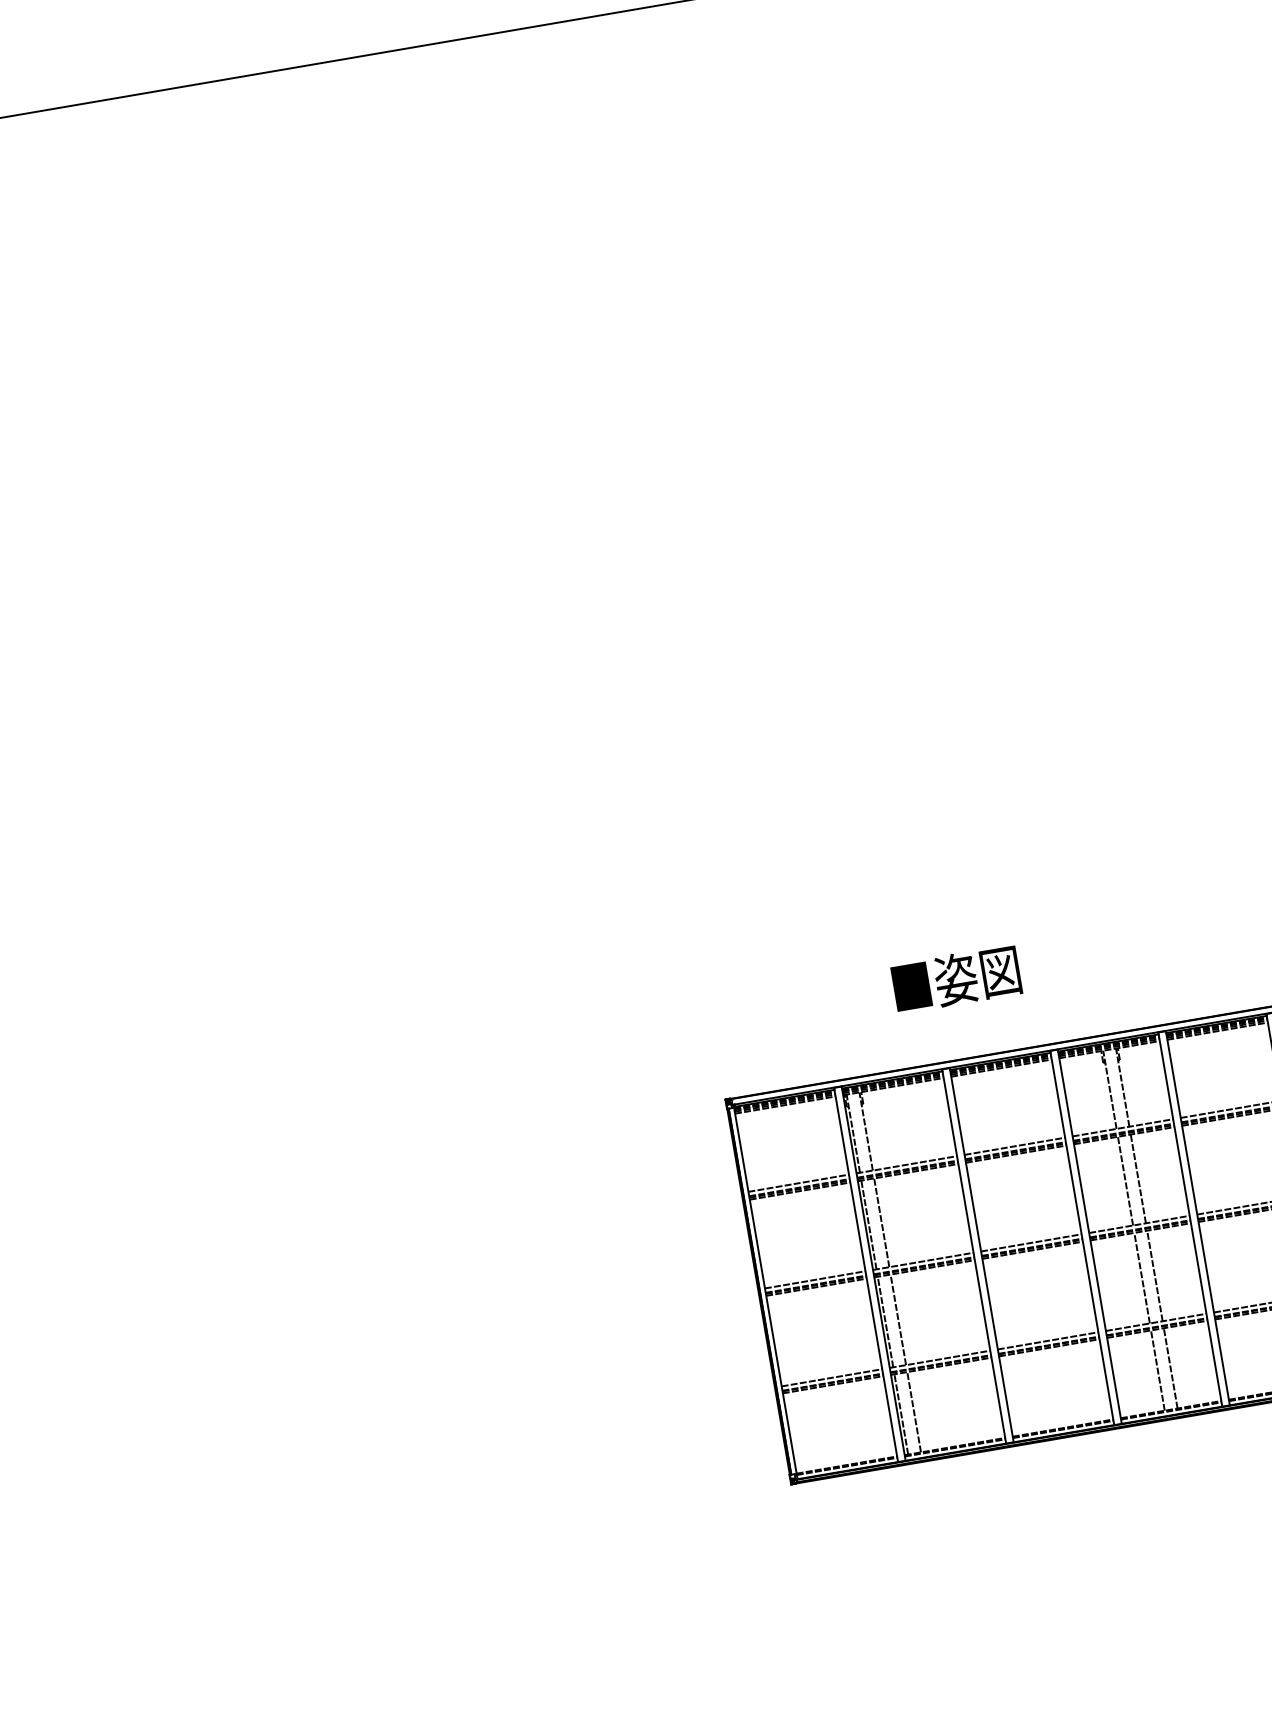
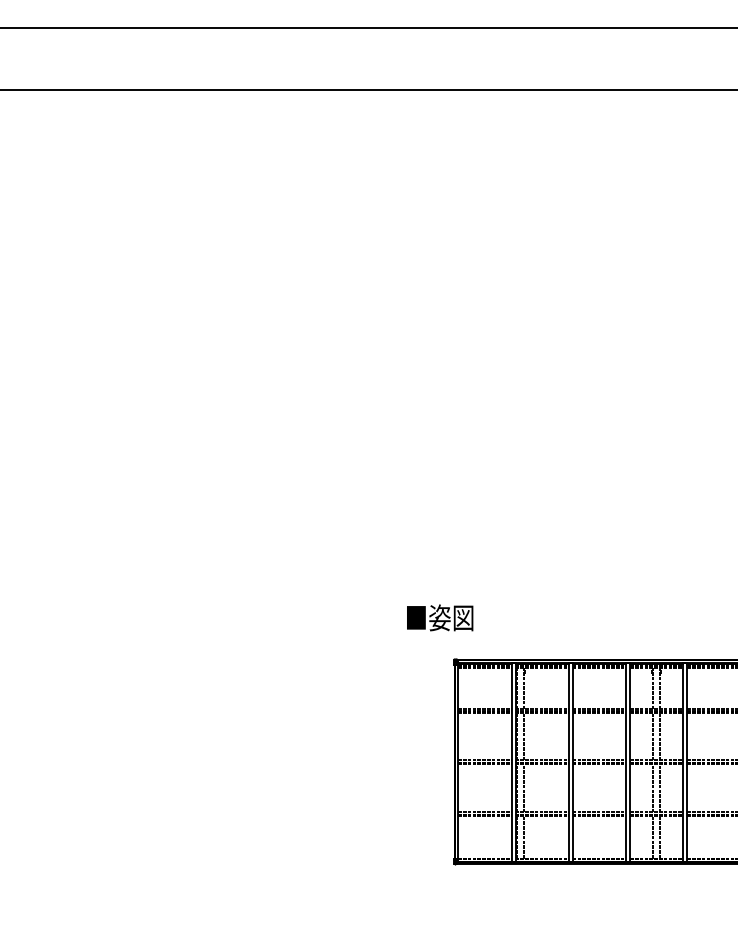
text: (957, 978) -> (440, 617), moved

